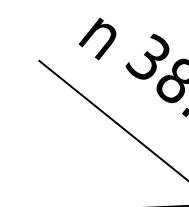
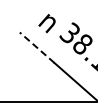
line: (76, 91) -> (36, 47), solid -> dashed

